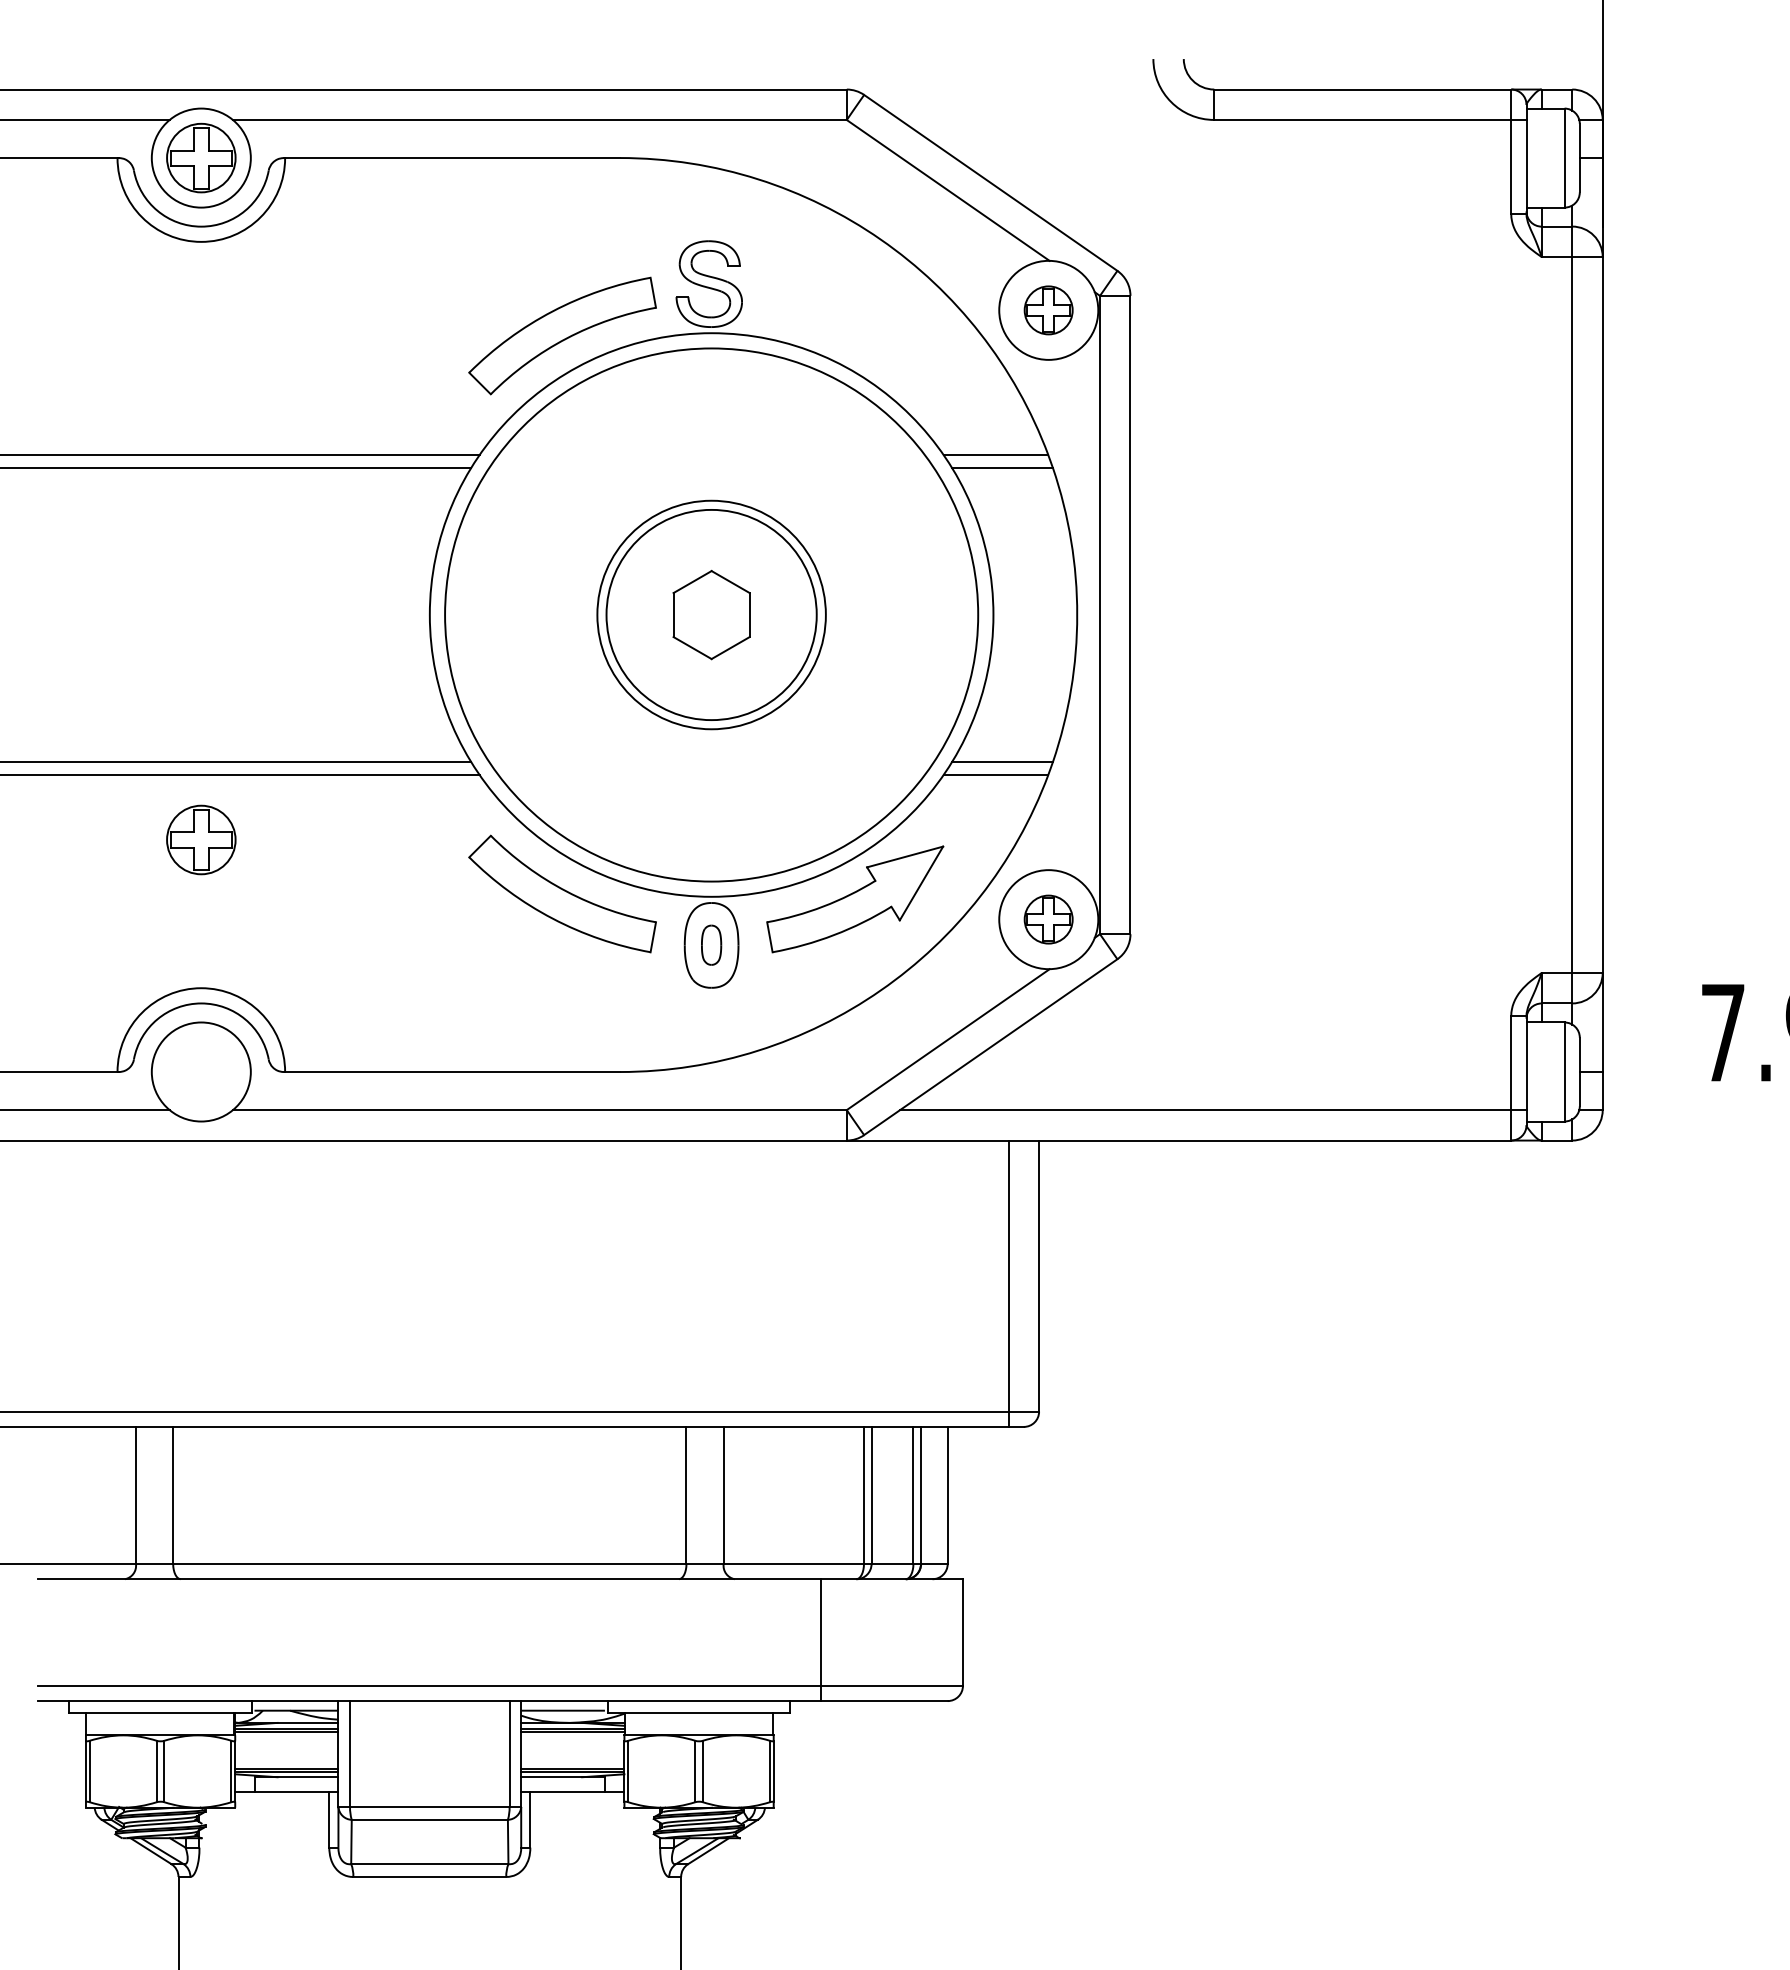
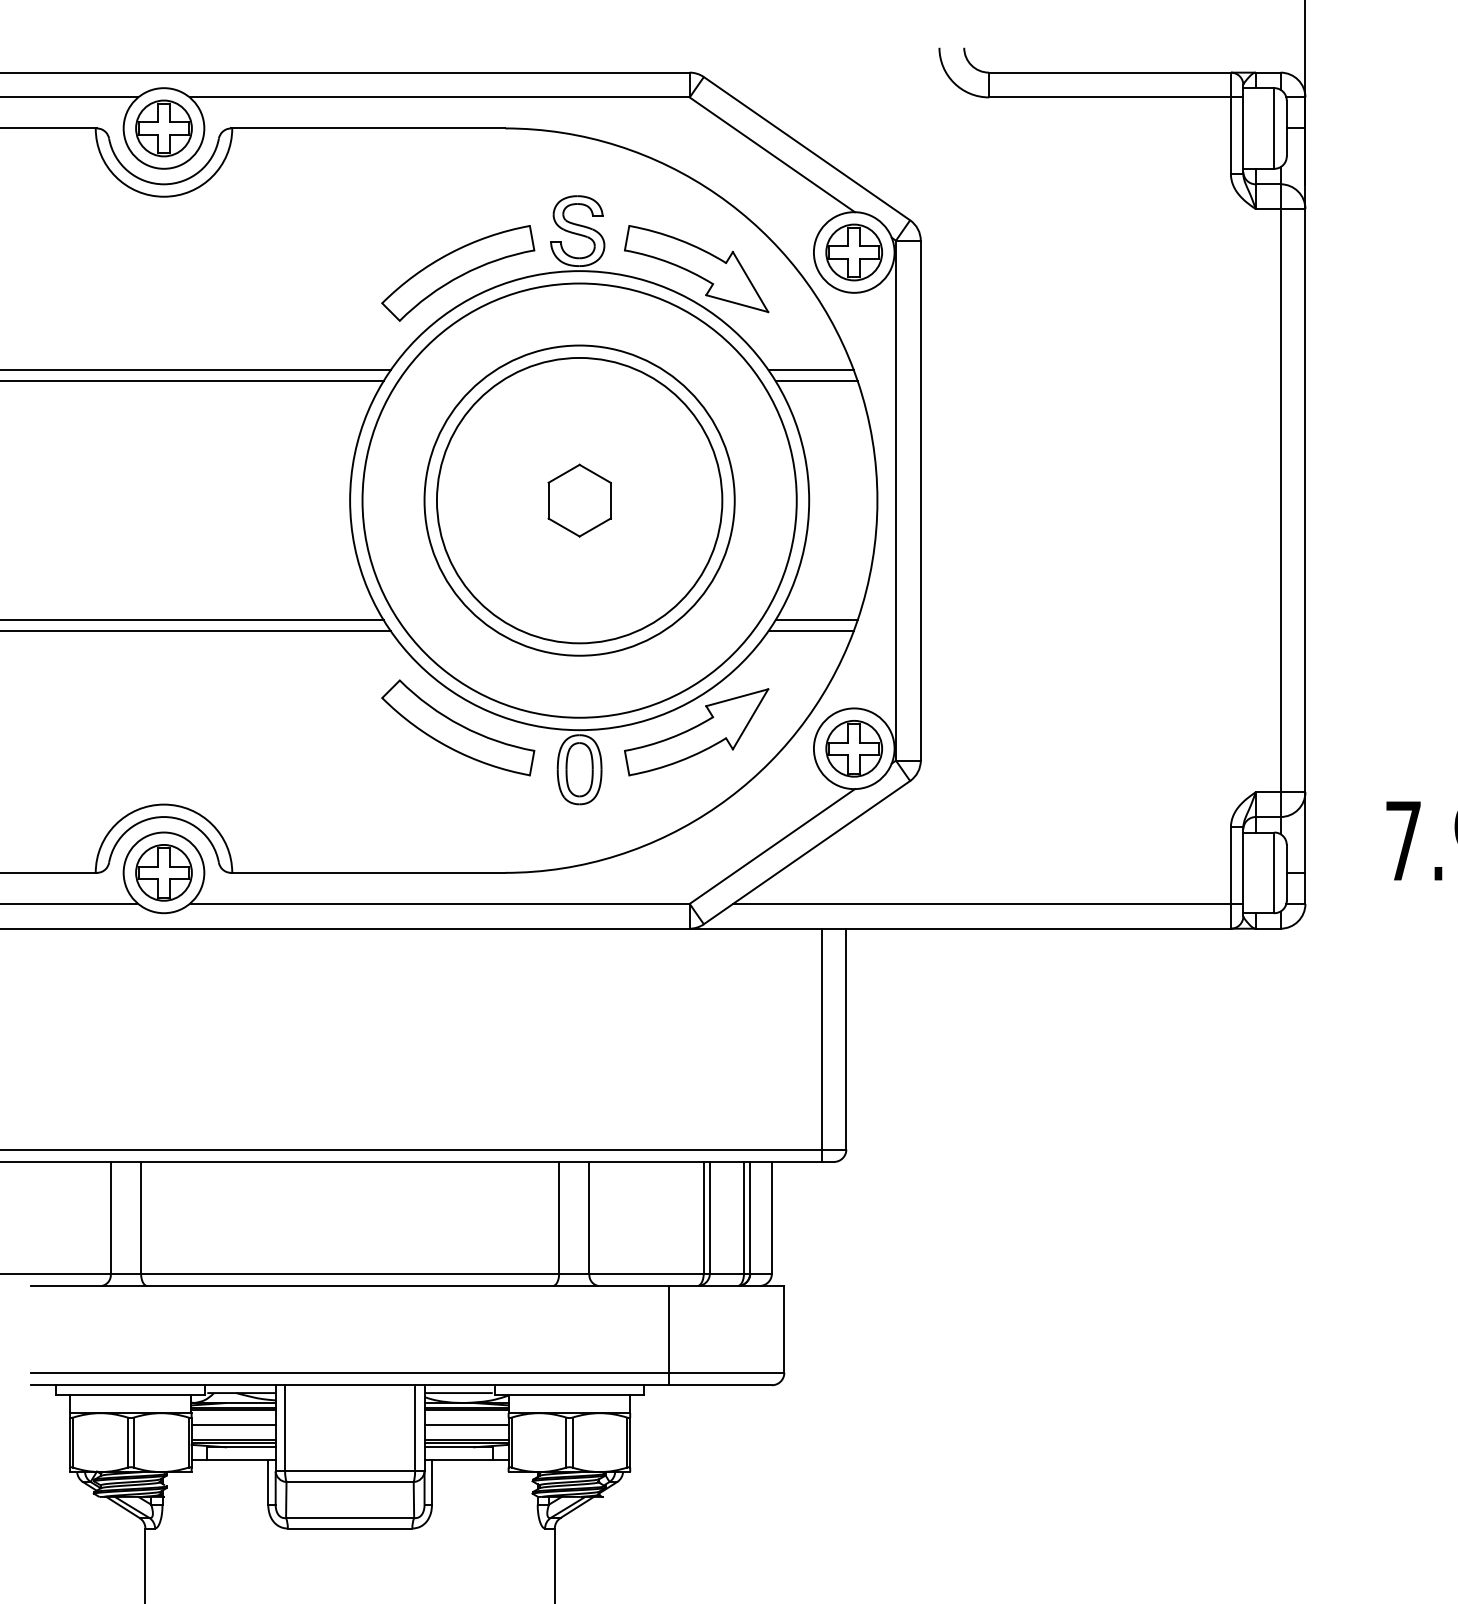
part: (1048, 310) -> (854, 252), size x1.43
part: (855, 330) -> (696, 268), added
circle: (711, 614) -> (579, 500), size x1.67
circle: (711, 614) -> (579, 500), size x1.67
part: (201, 839) -> (164, 872), moved
part: (1048, 919) -> (854, 748), size x1.43
part: (711, 944) -> (579, 769), size x1.67
line: (286, 1750) -> (233, 1425), added
line: (572, 1750) -> (466, 1425), added

